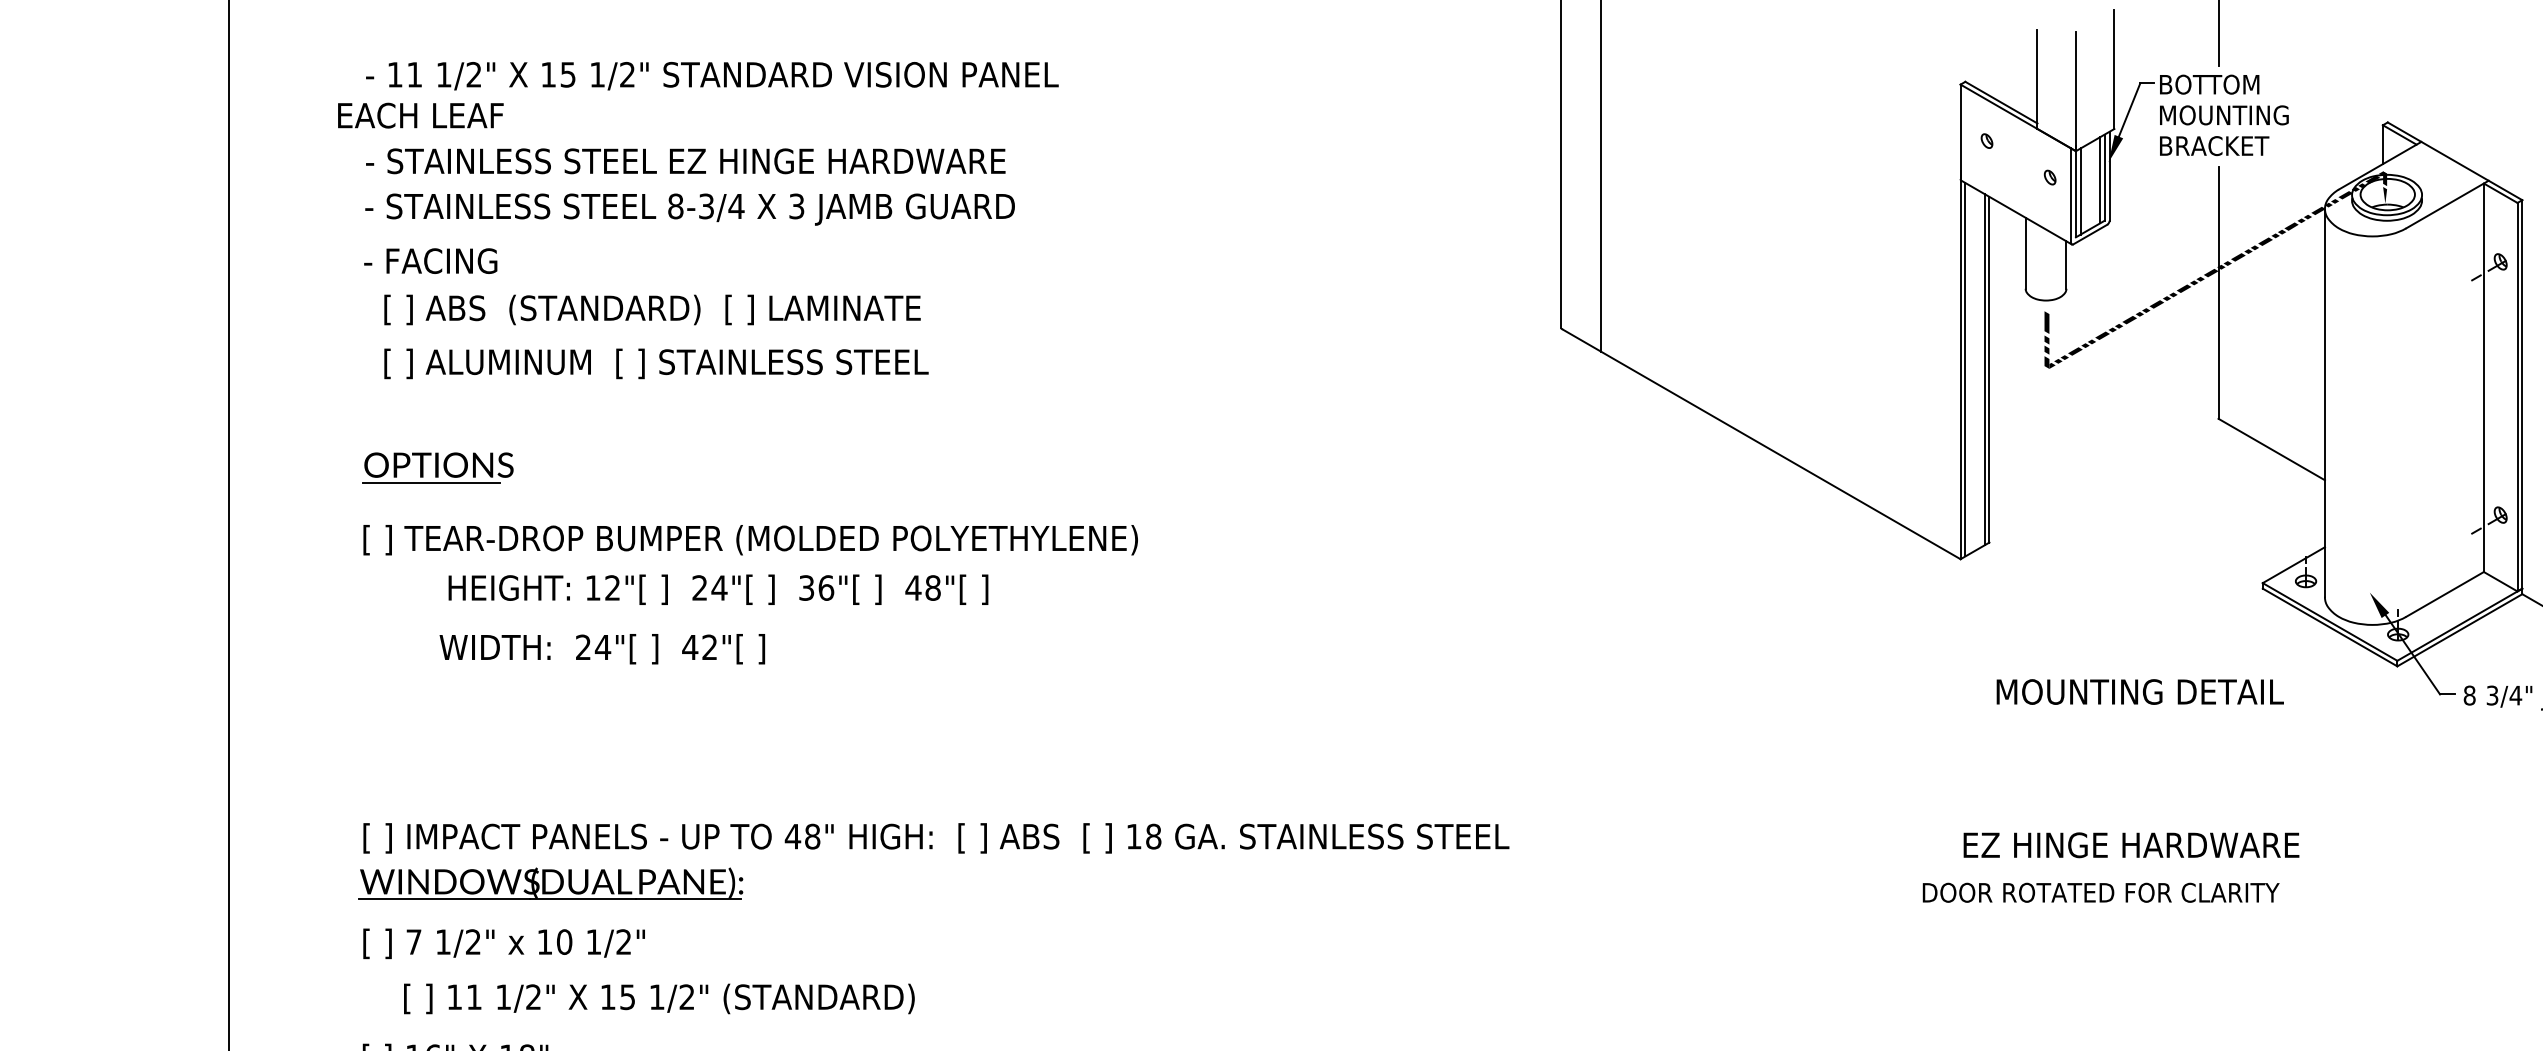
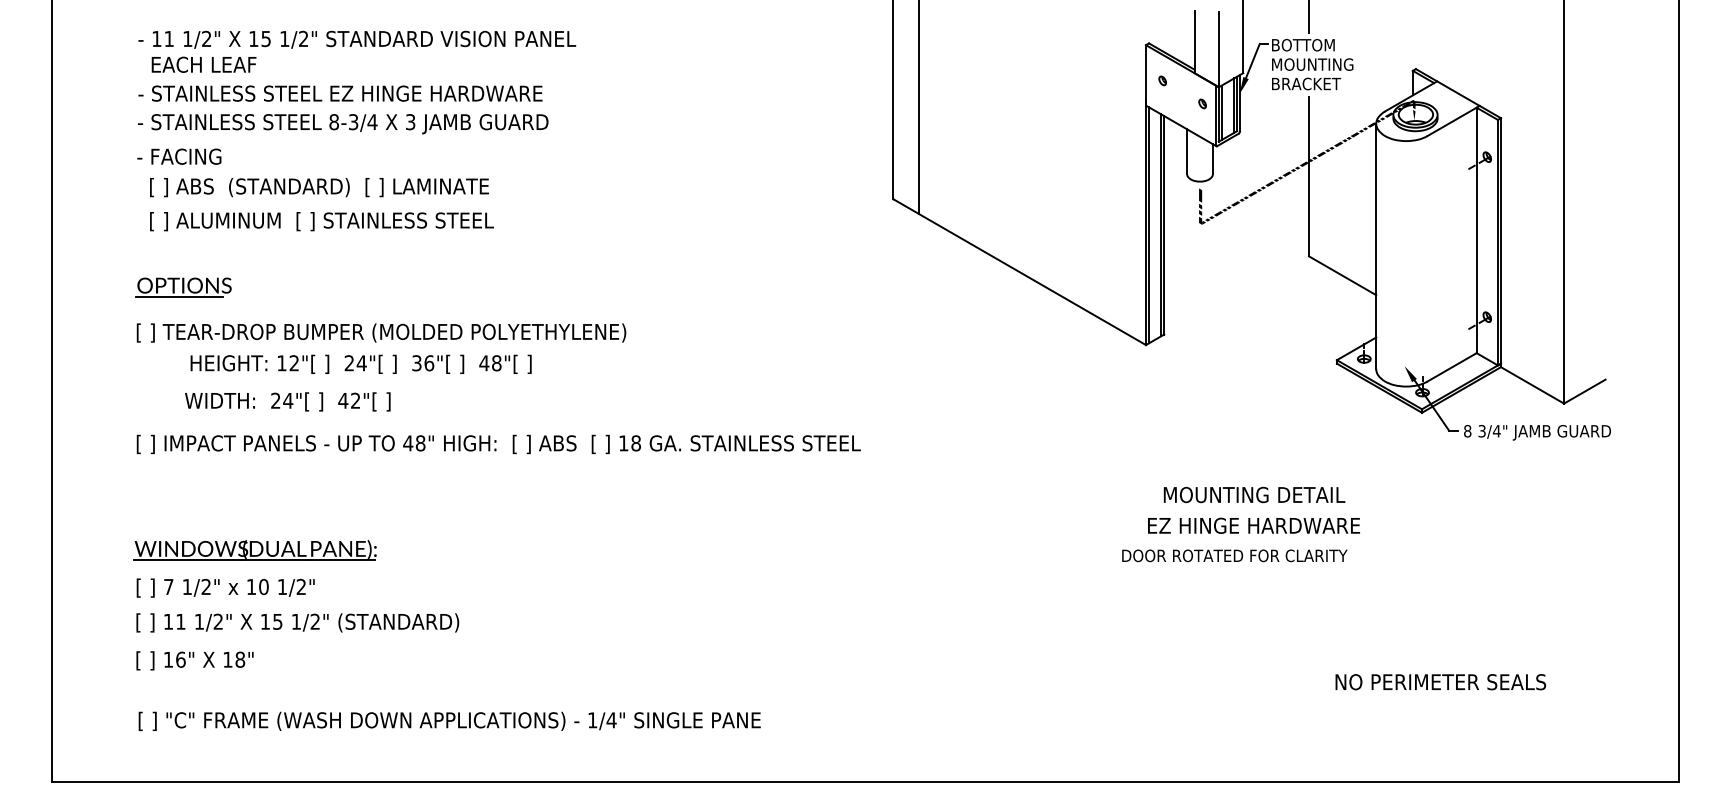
text: (419, 115) -> (203, 64), moved
text: (2140, 691) -> (1254, 494), moved
text: (935, 838) -> (498, 444), moved
text: (658, 998) -> (297, 622), moved

